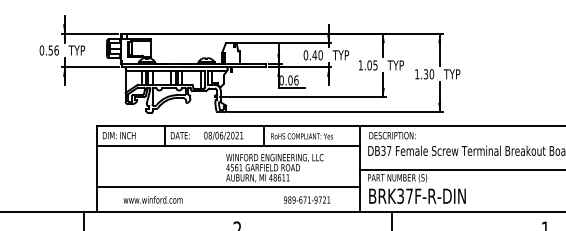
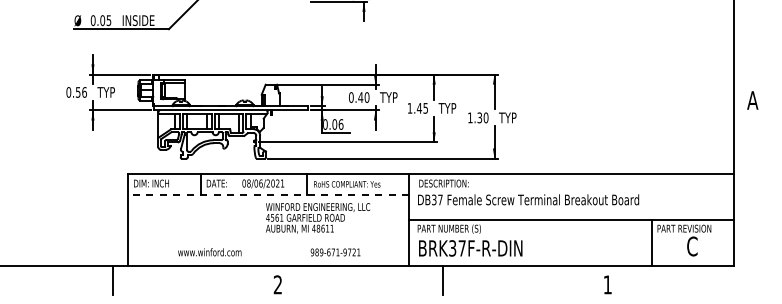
text: (369, 64) -> (419, 107), 1.05 -> 1.45
line: (228, 145) -> (268, 194), solid -> dashed
line: (228, 187) -> (268, 238), removed
text: (152, 200) -> (209, 252), moved
text: (307, 200) -> (335, 252), moved

